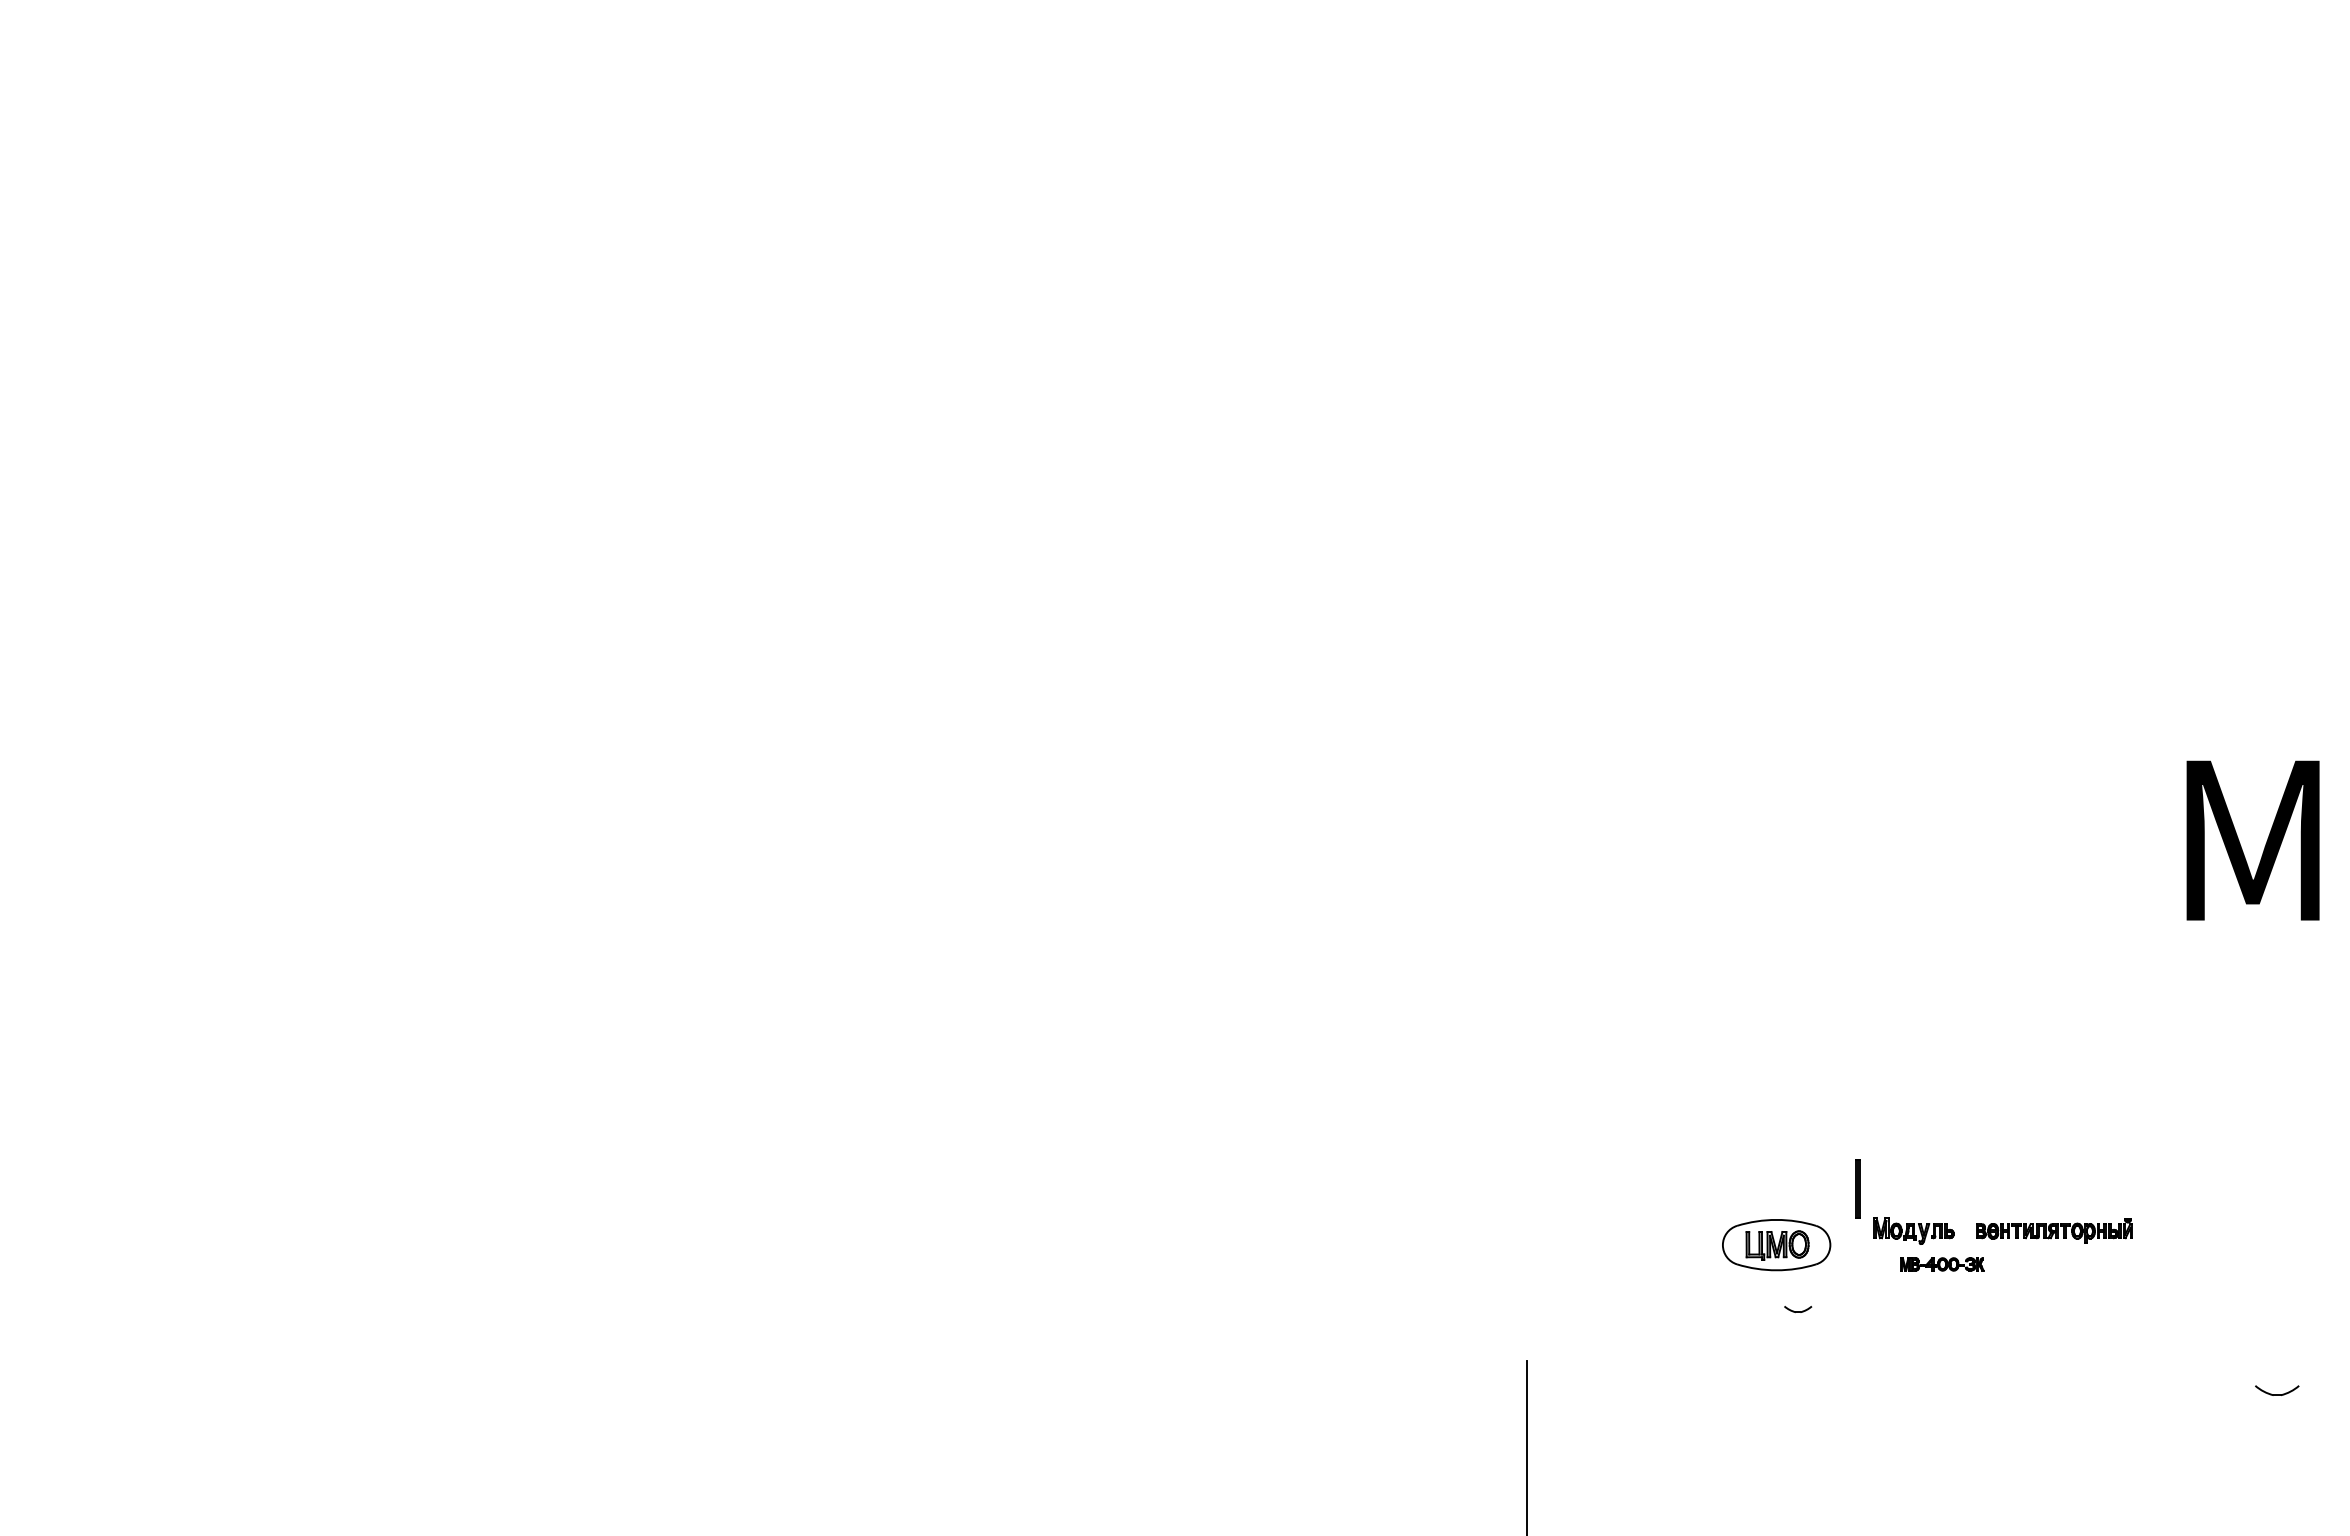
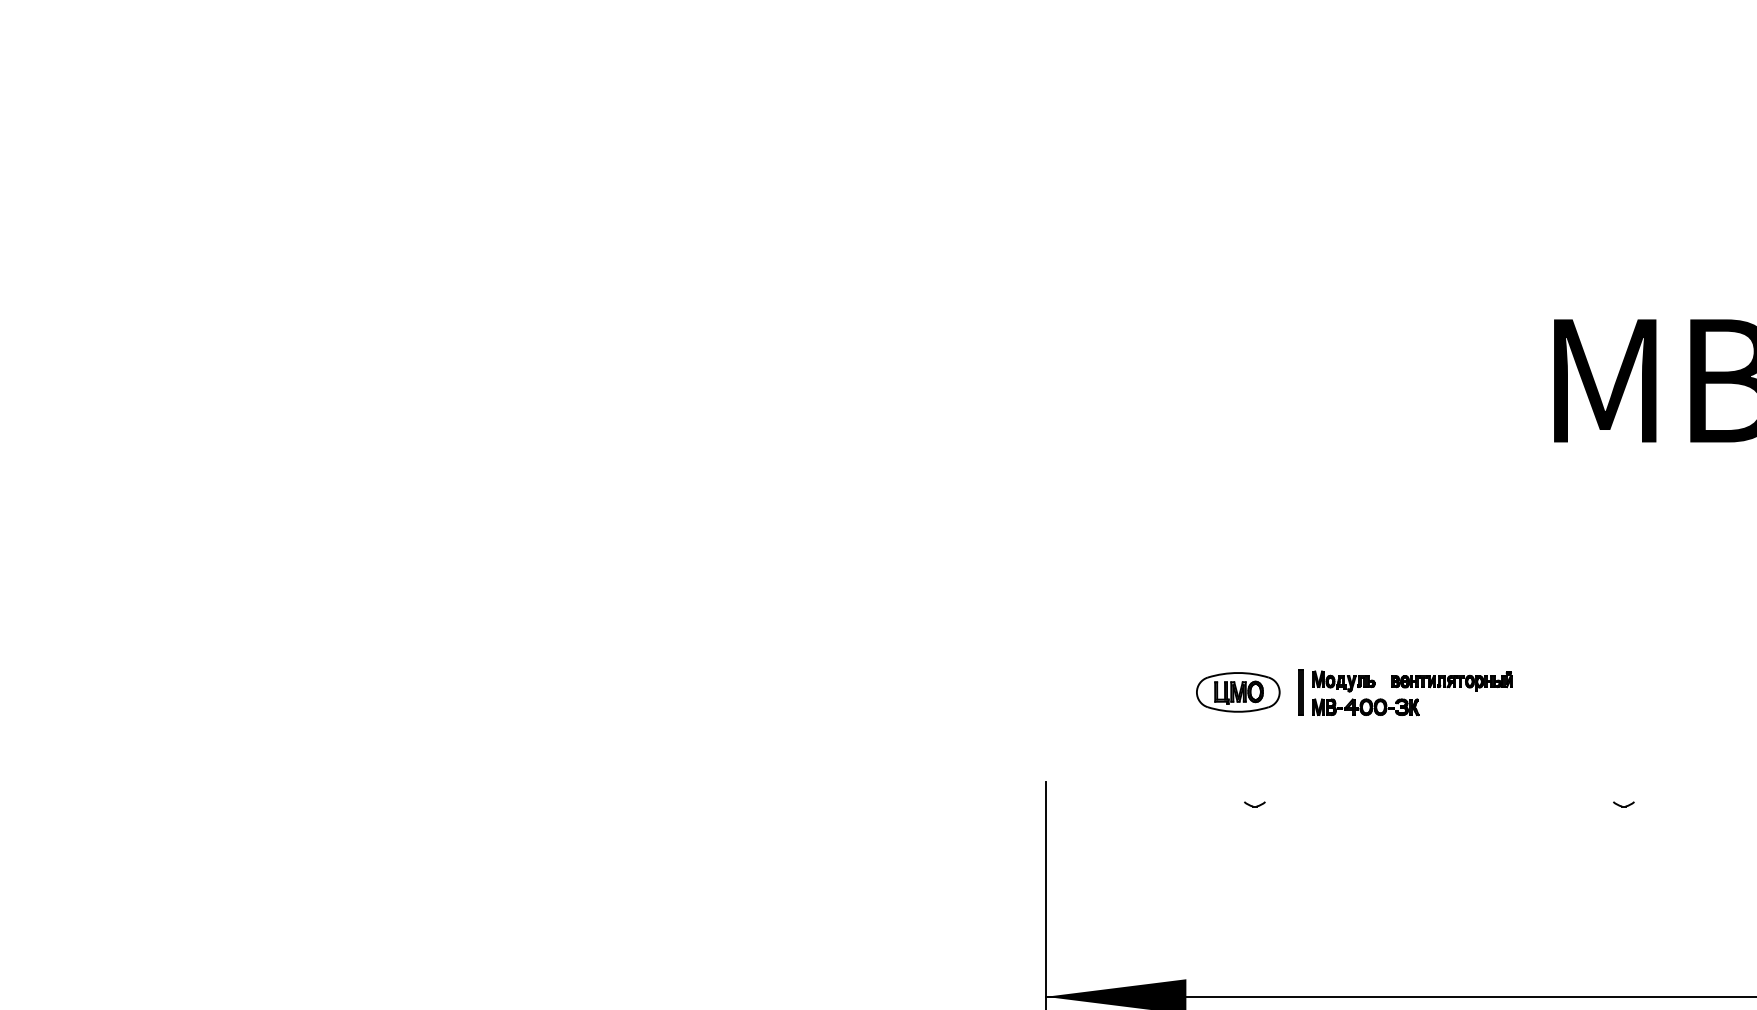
part: (1857, 1188) -> (1300, 691), moved
part: (1942, 1264) -> (1366, 707), size x1.67
part: (1798, 1309) -> (1255, 804), moved
part: (2277, 1389) -> (1624, 803), size x0.62

